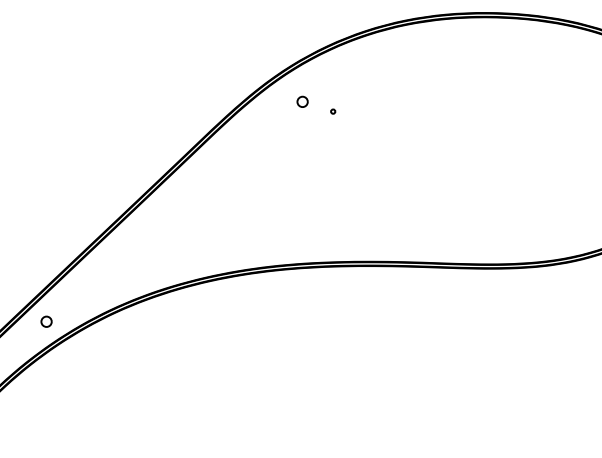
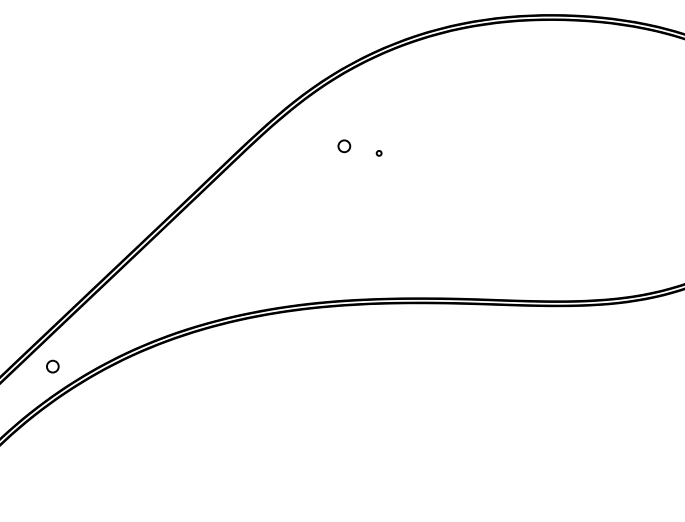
circle: (302, 102) -> (344, 146), moved
circle: (332, 111) -> (378, 153), moved

